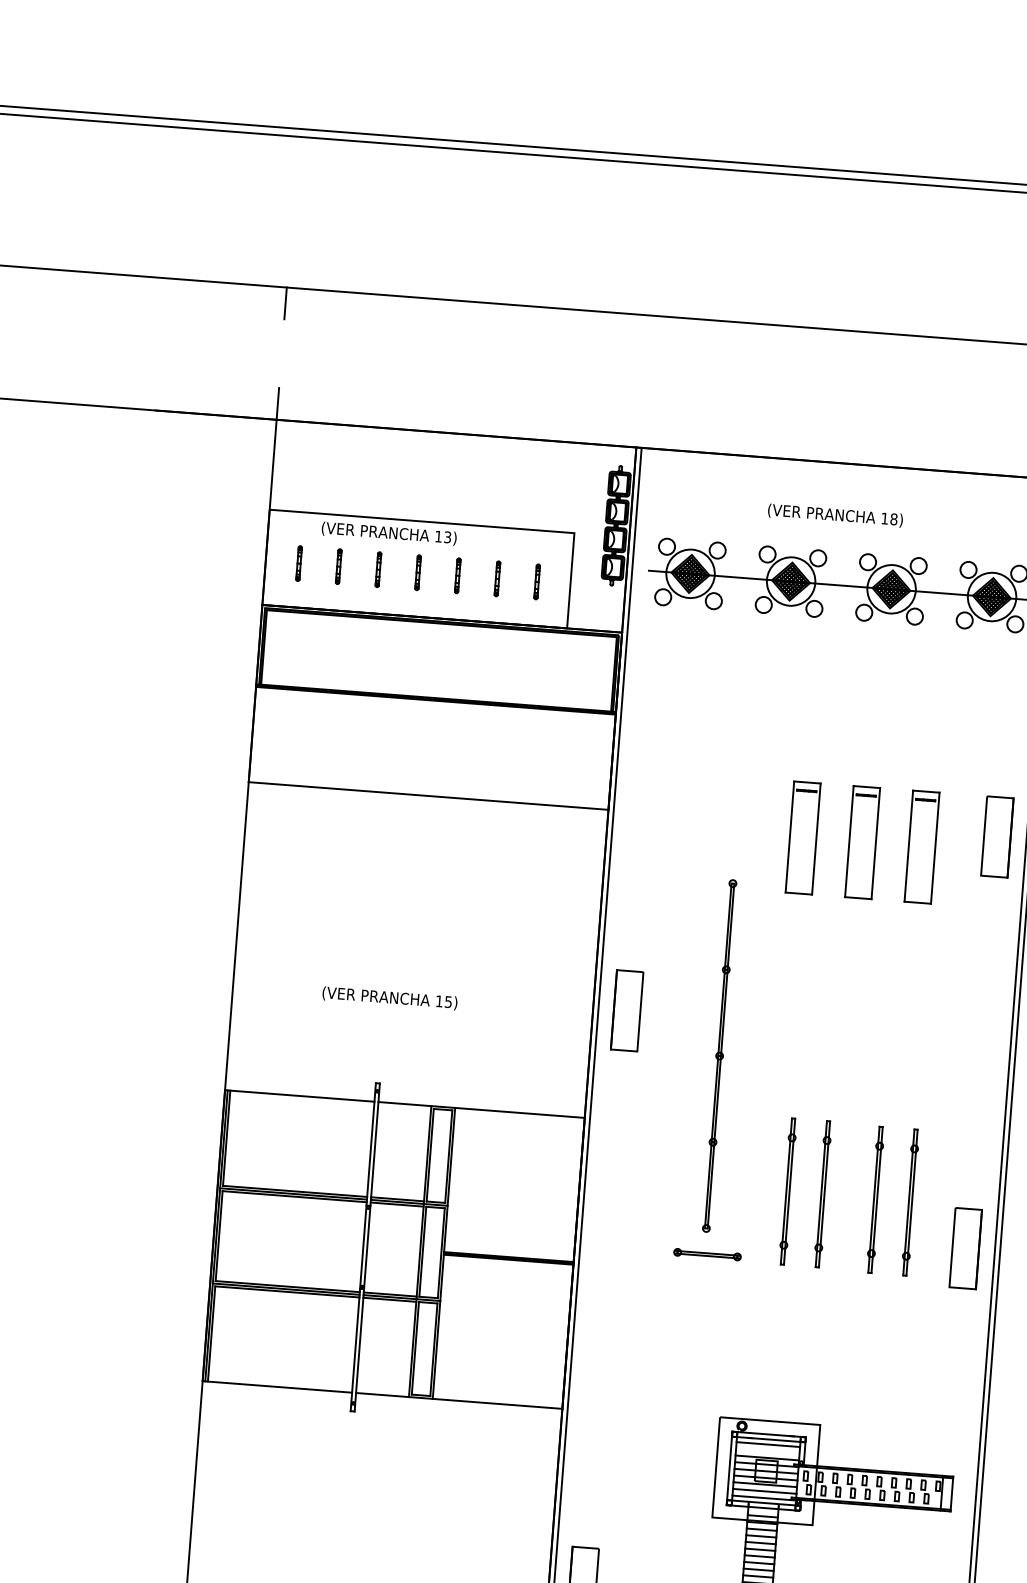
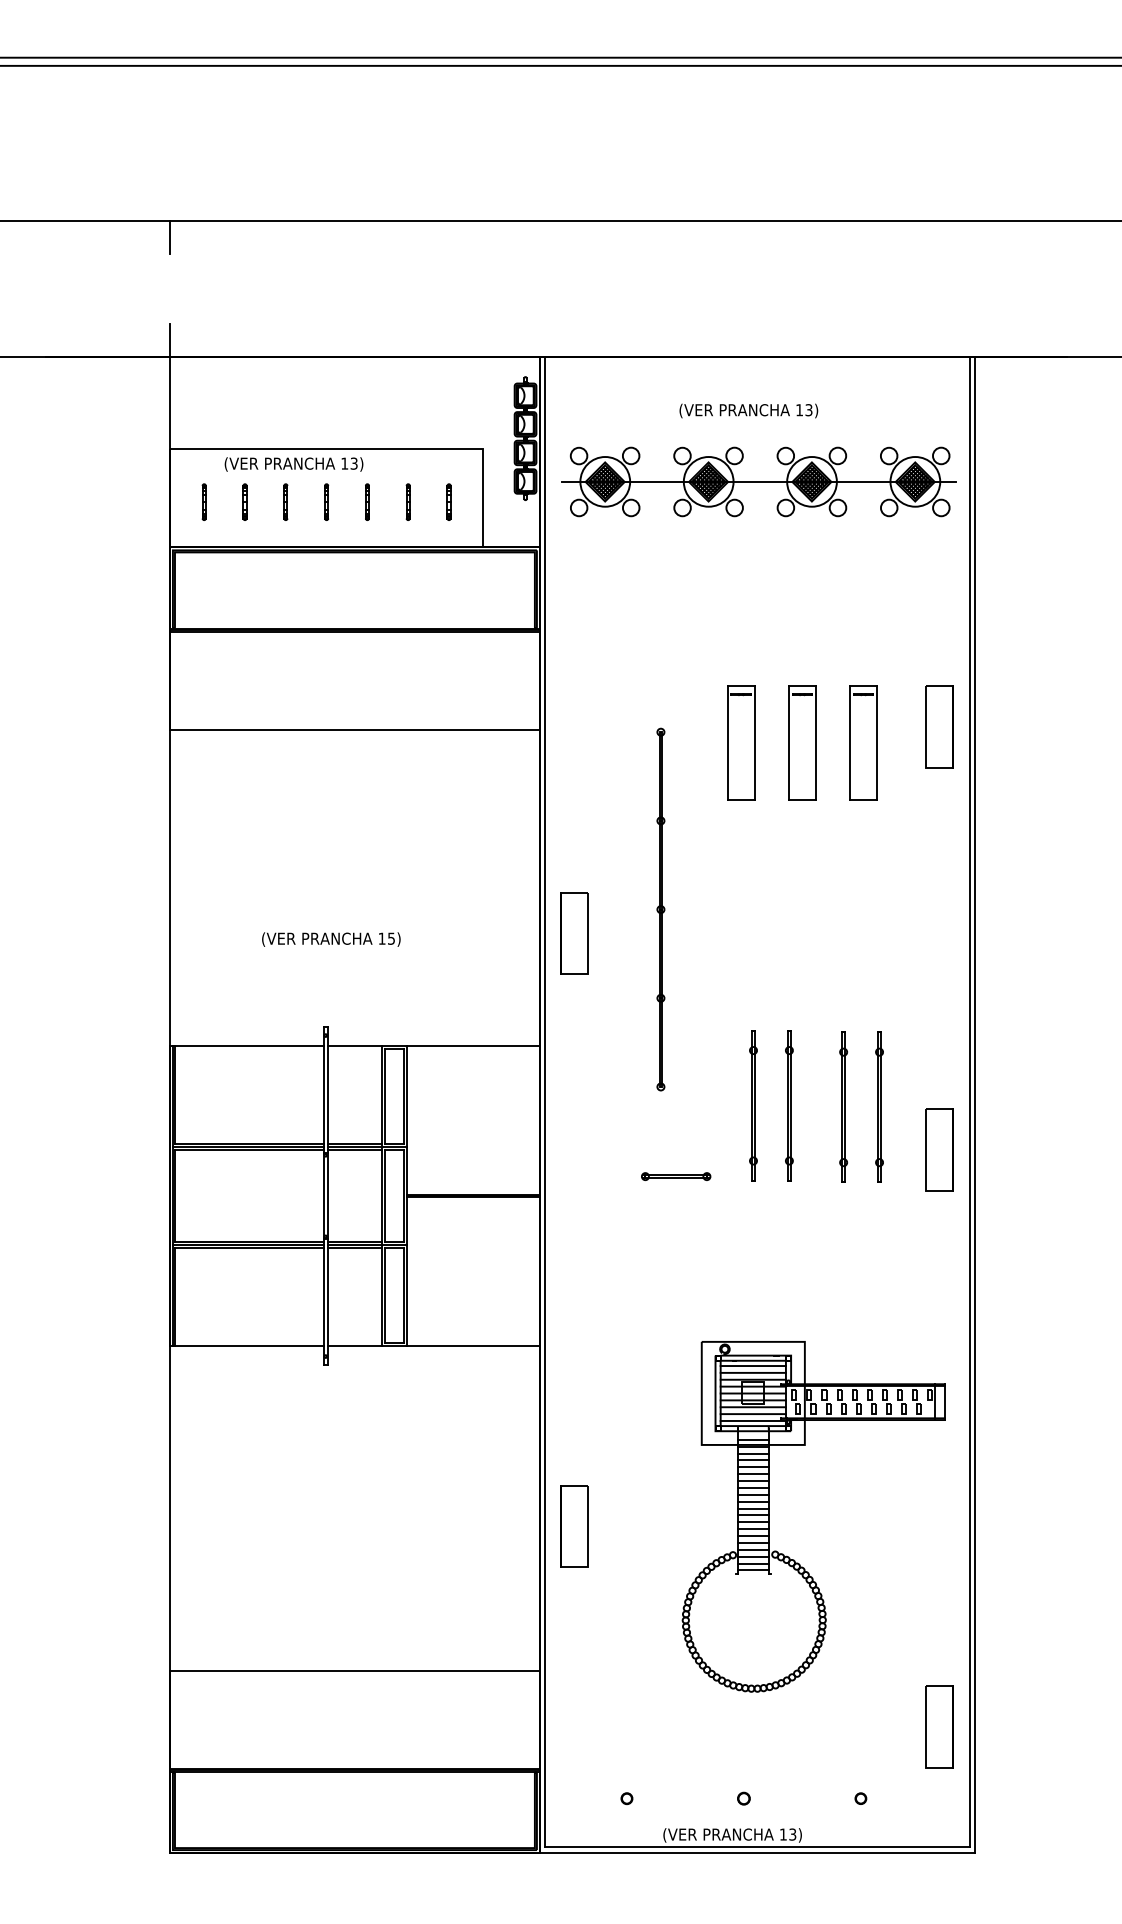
text: (893, 519) -> (808, 410), 18) -> 13)
part: (719, 1055) -> (660, 909), moved
line: (767, 1450) -> (752, 1372), added

